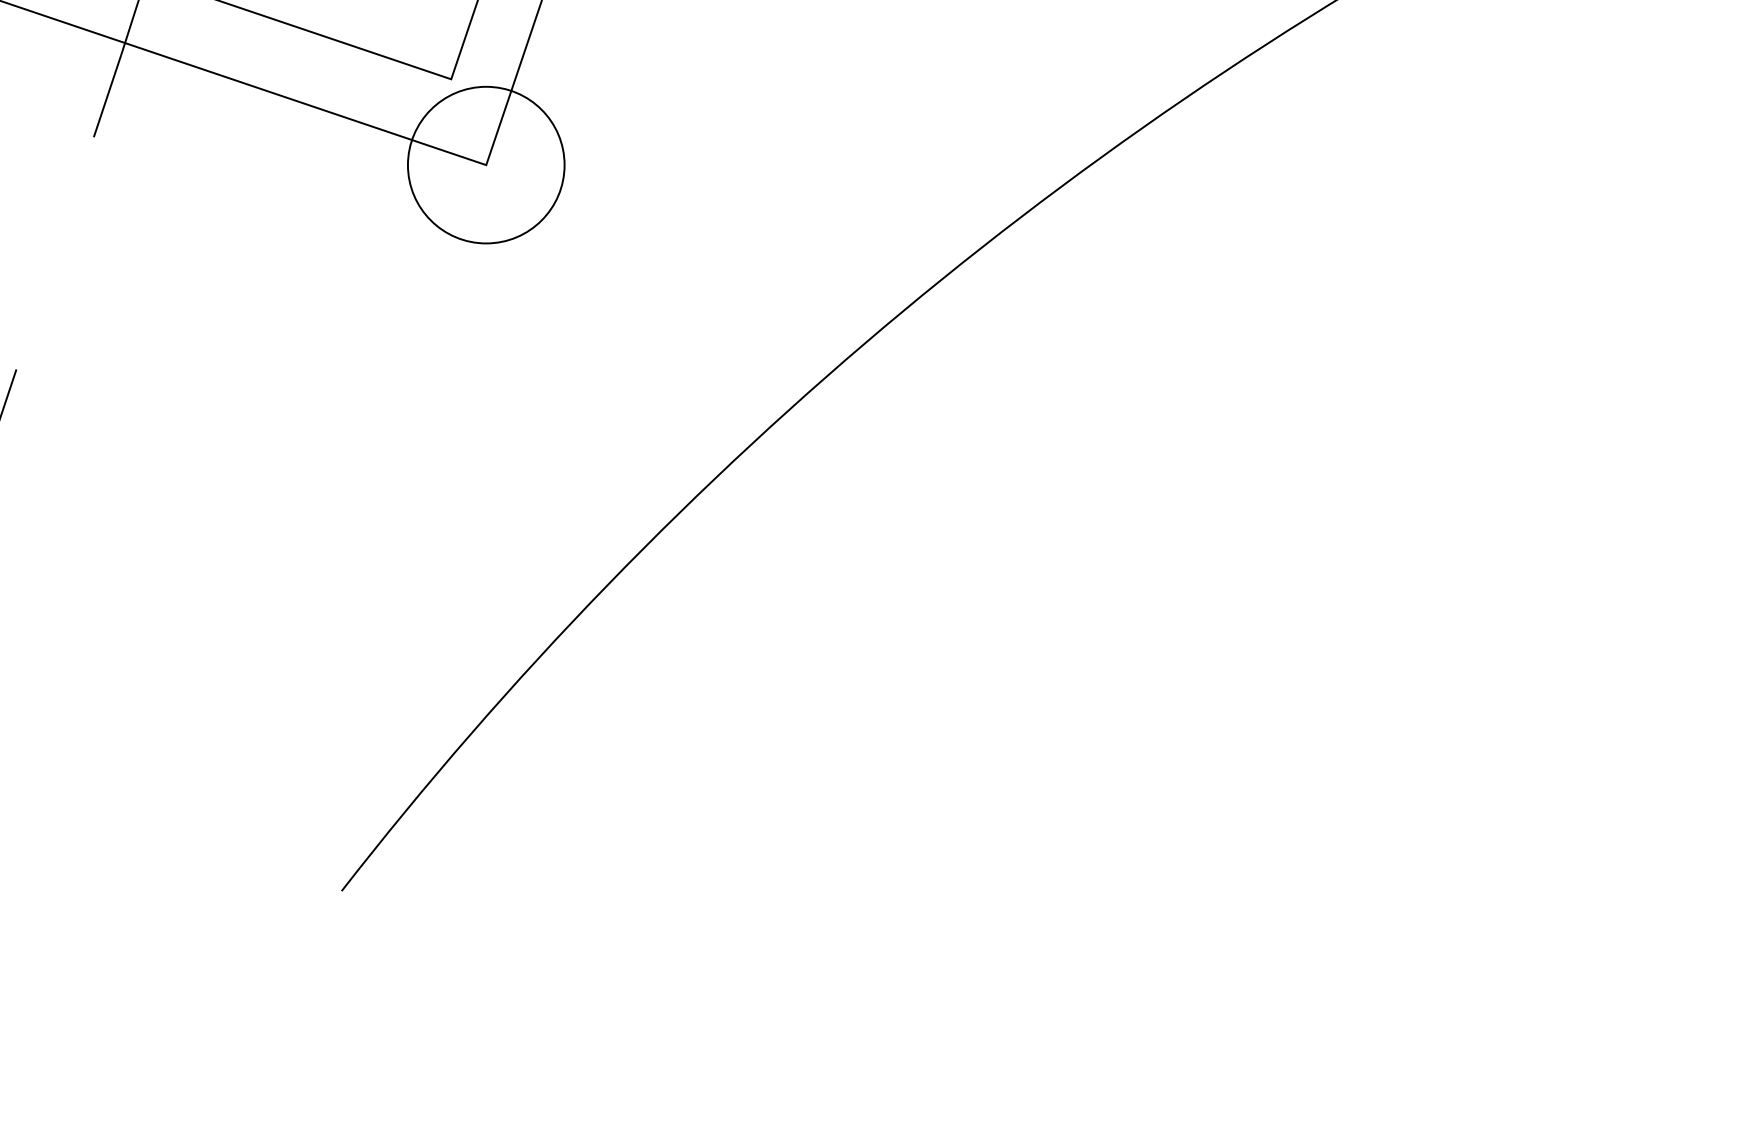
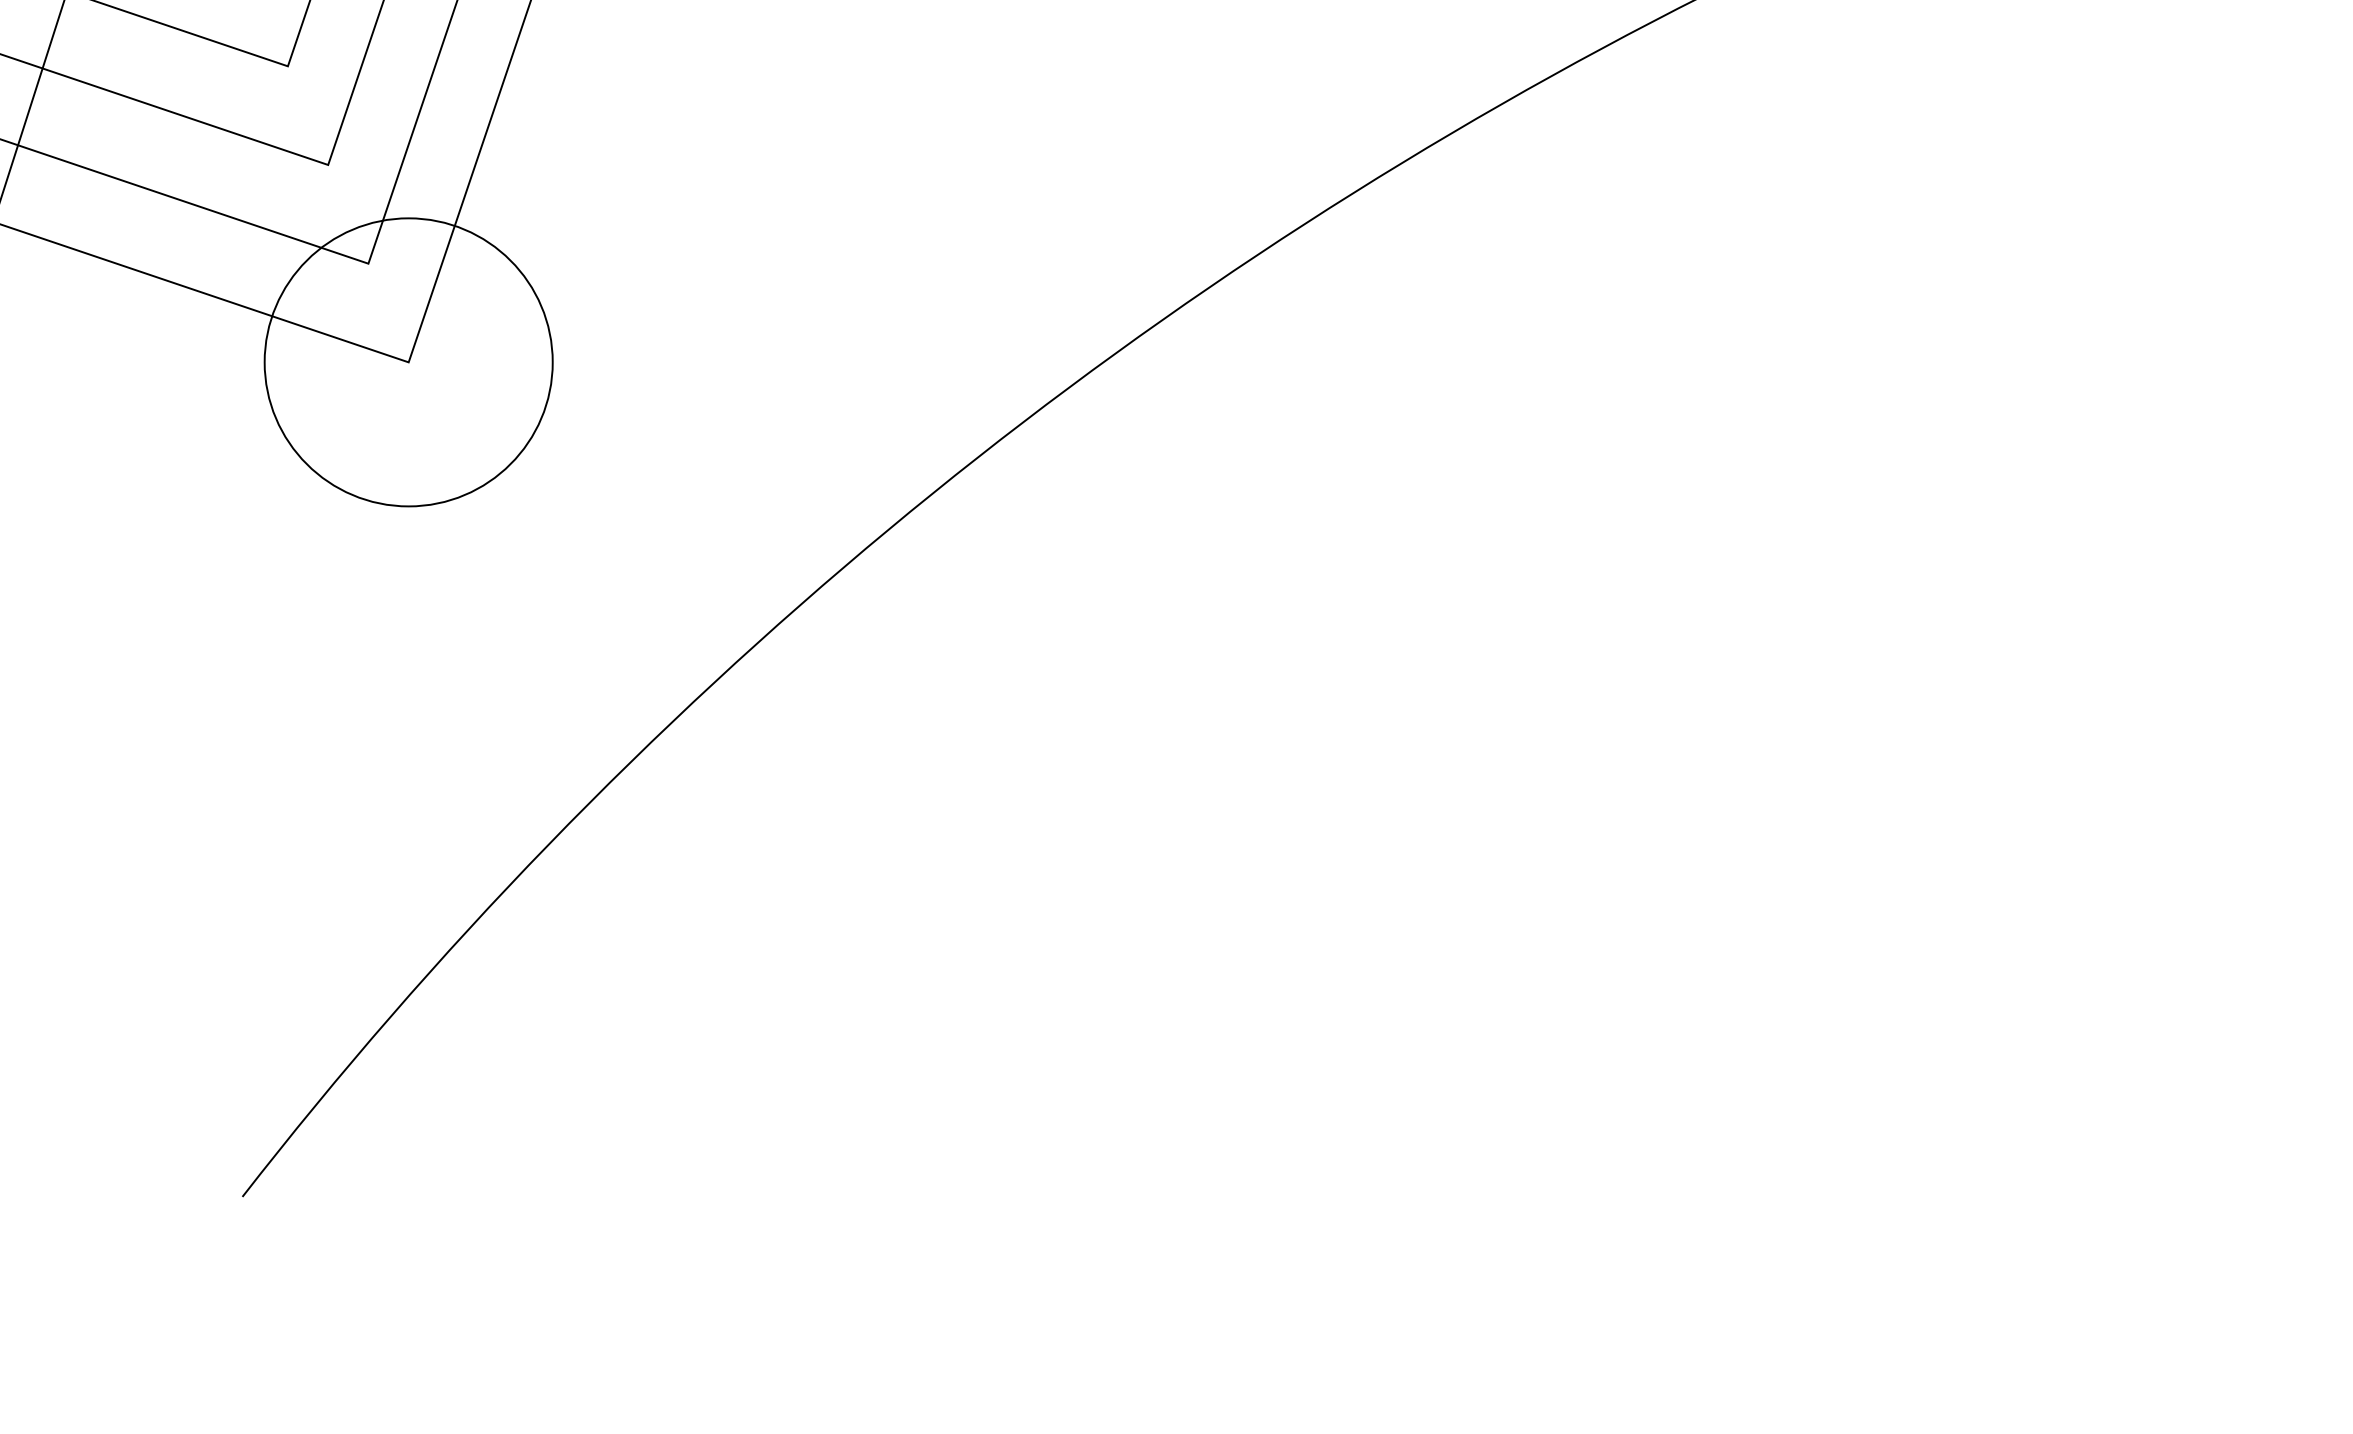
circle: (486, 165) -> (408, 362), size x1.6

